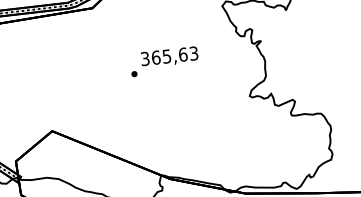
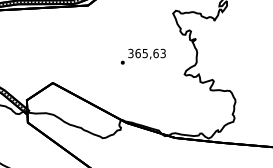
text: (163, 61) -> (142, 56), moved

